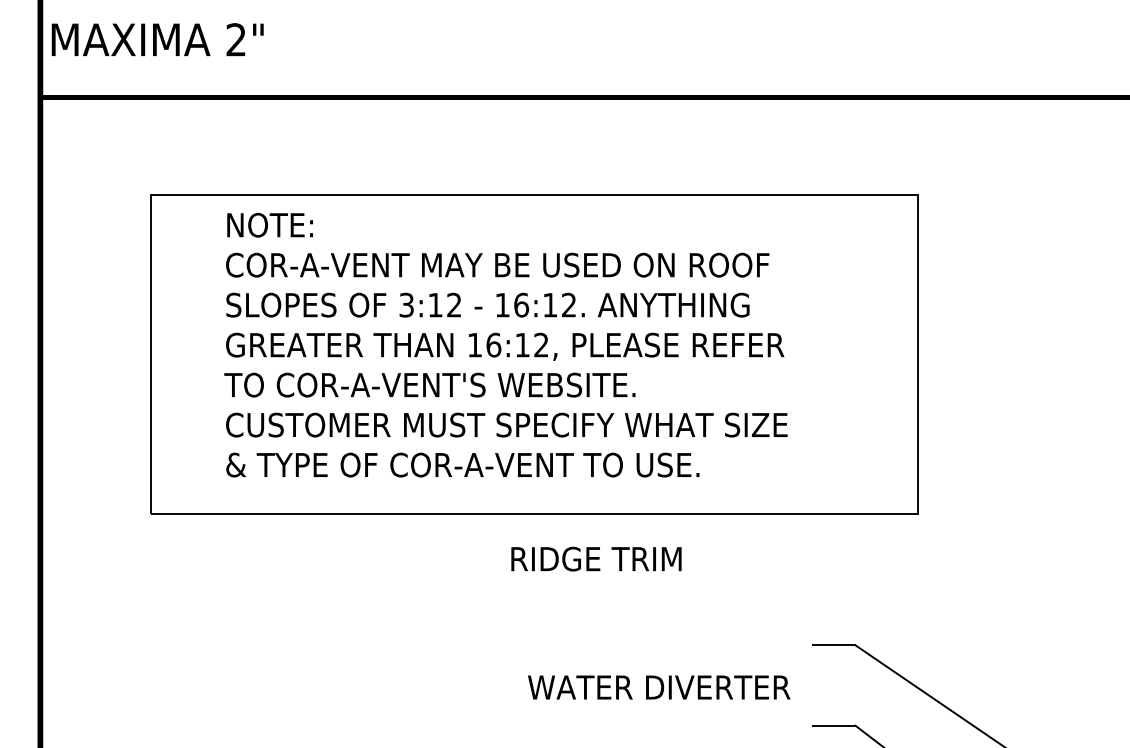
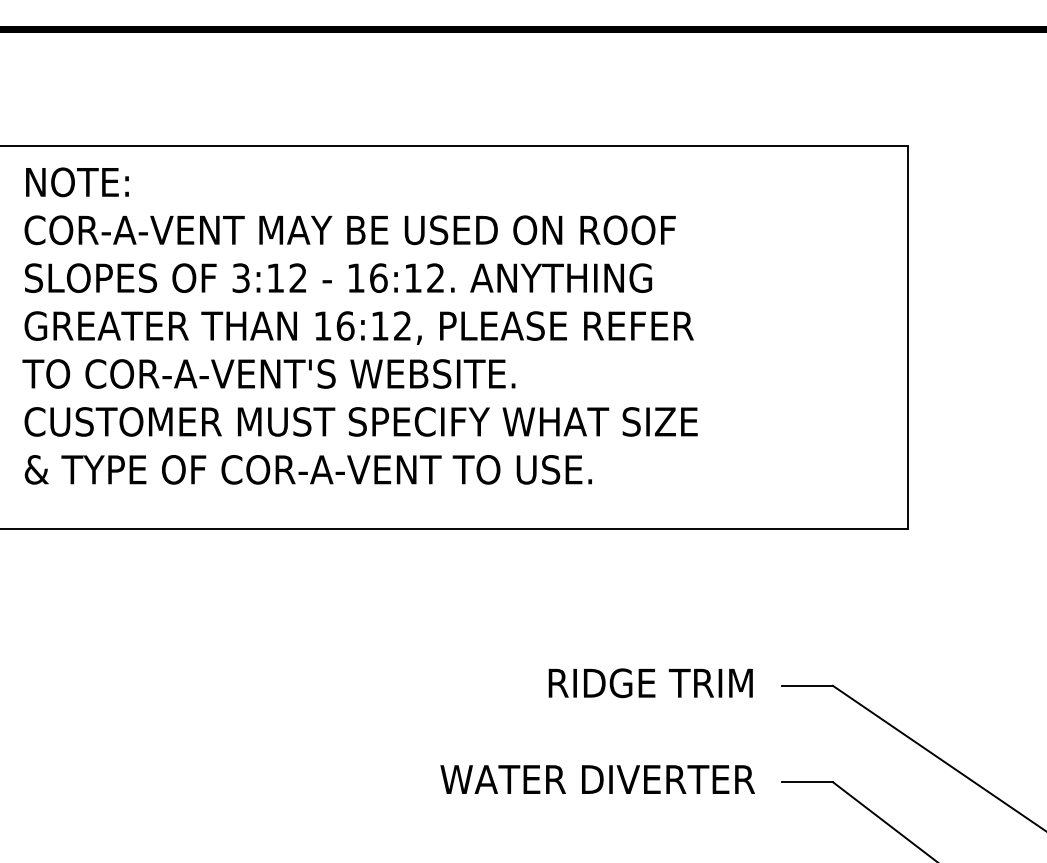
text: (505, 344) -> (359, 325), moved
text: (596, 558) -> (650, 682), moved
text: (659, 687) -> (598, 779), moved

